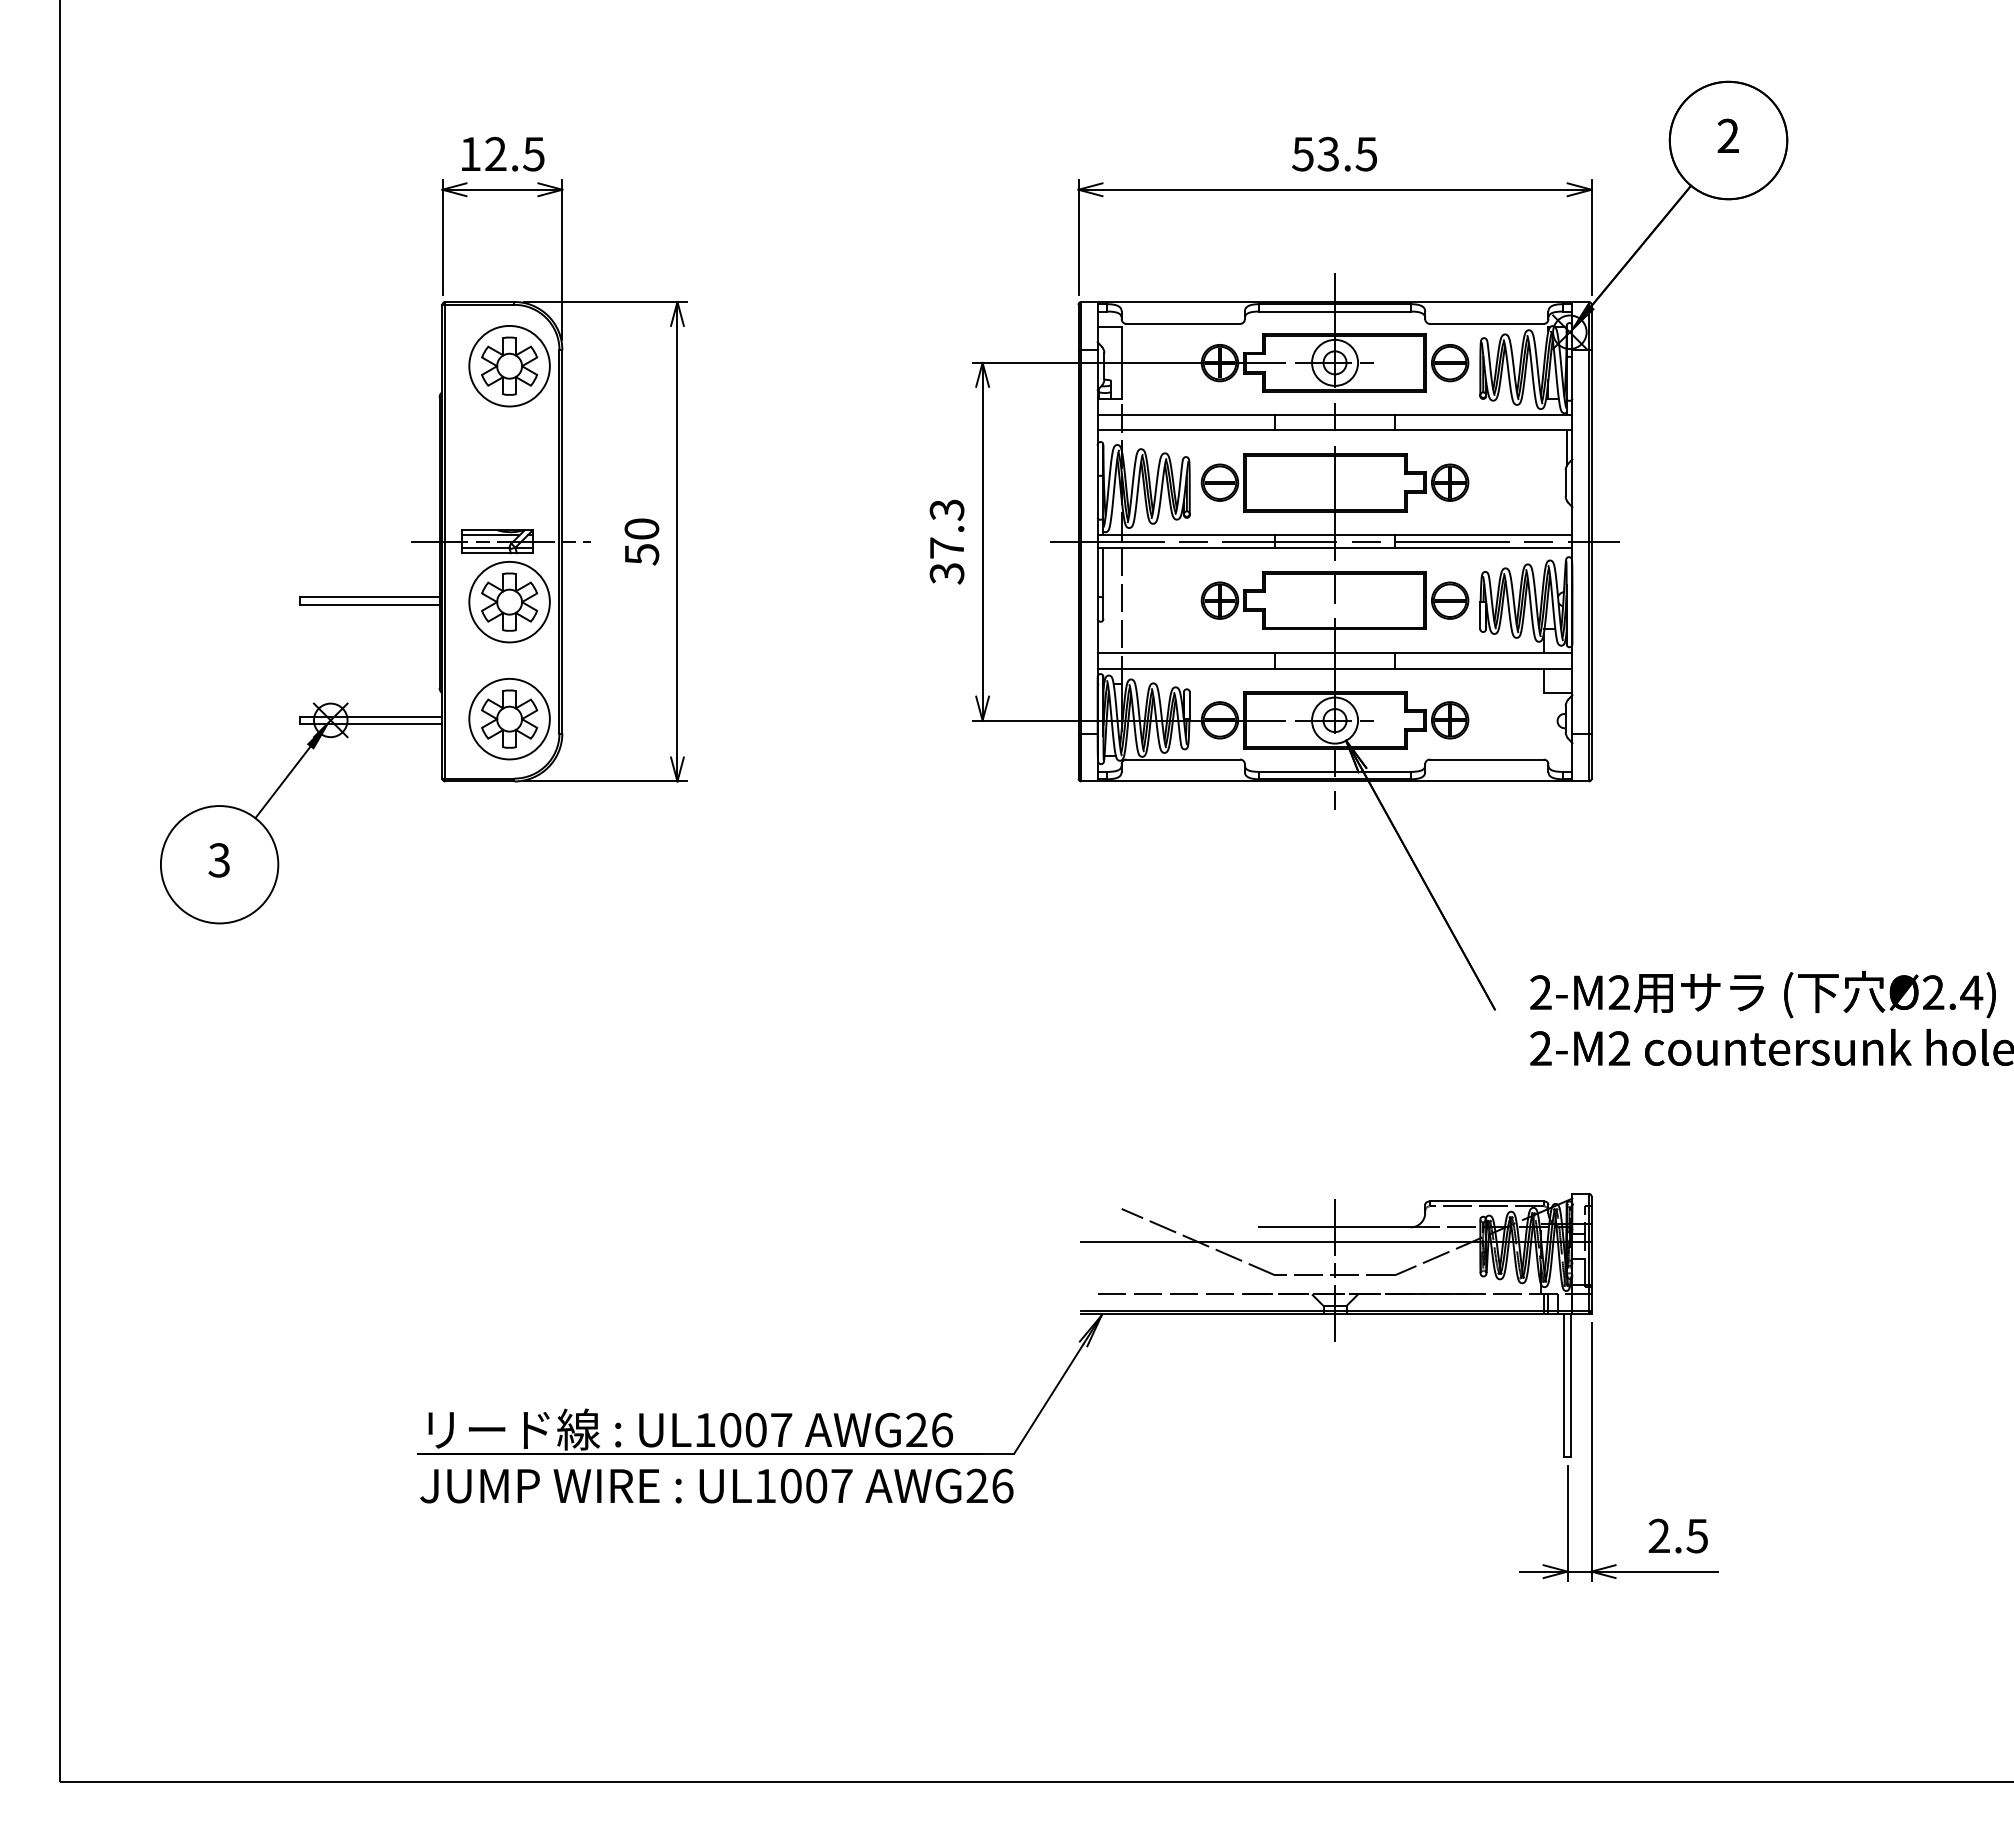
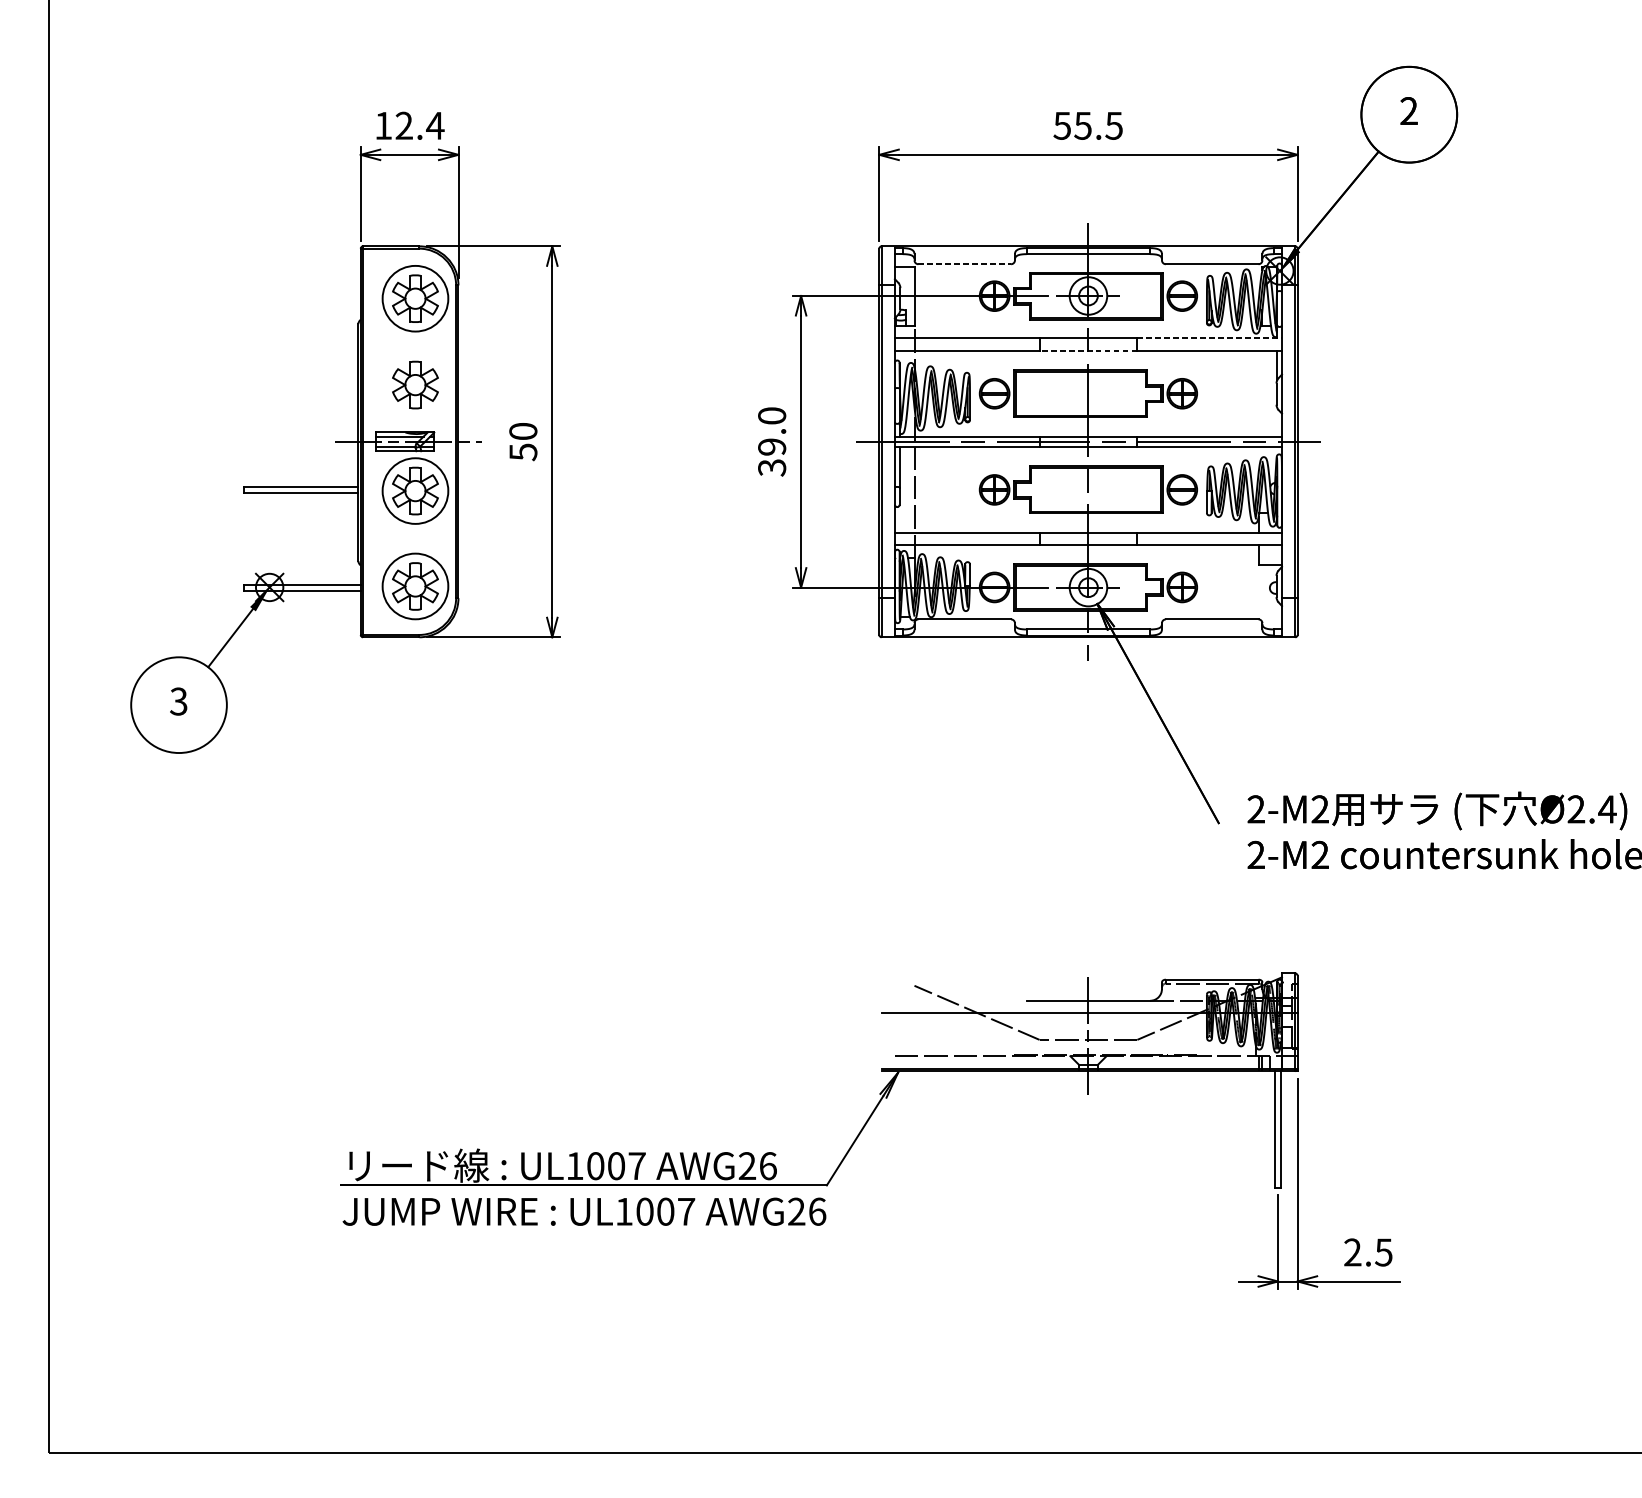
text: (1327, 153) -> (1082, 125), 53.5 -> 55.5
text: (533, 154) -> (434, 126), 12.5 -> 12.4
line: (1183, 323) -> (964, 263), solid -> dashed
line: (1483, 414) -> (1209, 338), solid -> dashed
line: (1335, 430) -> (1088, 351), solid -> dashed
part: (509, 471) -> (415, 384), added
text: (946, 528) -> (771, 431), 37.3 -> 39.0

